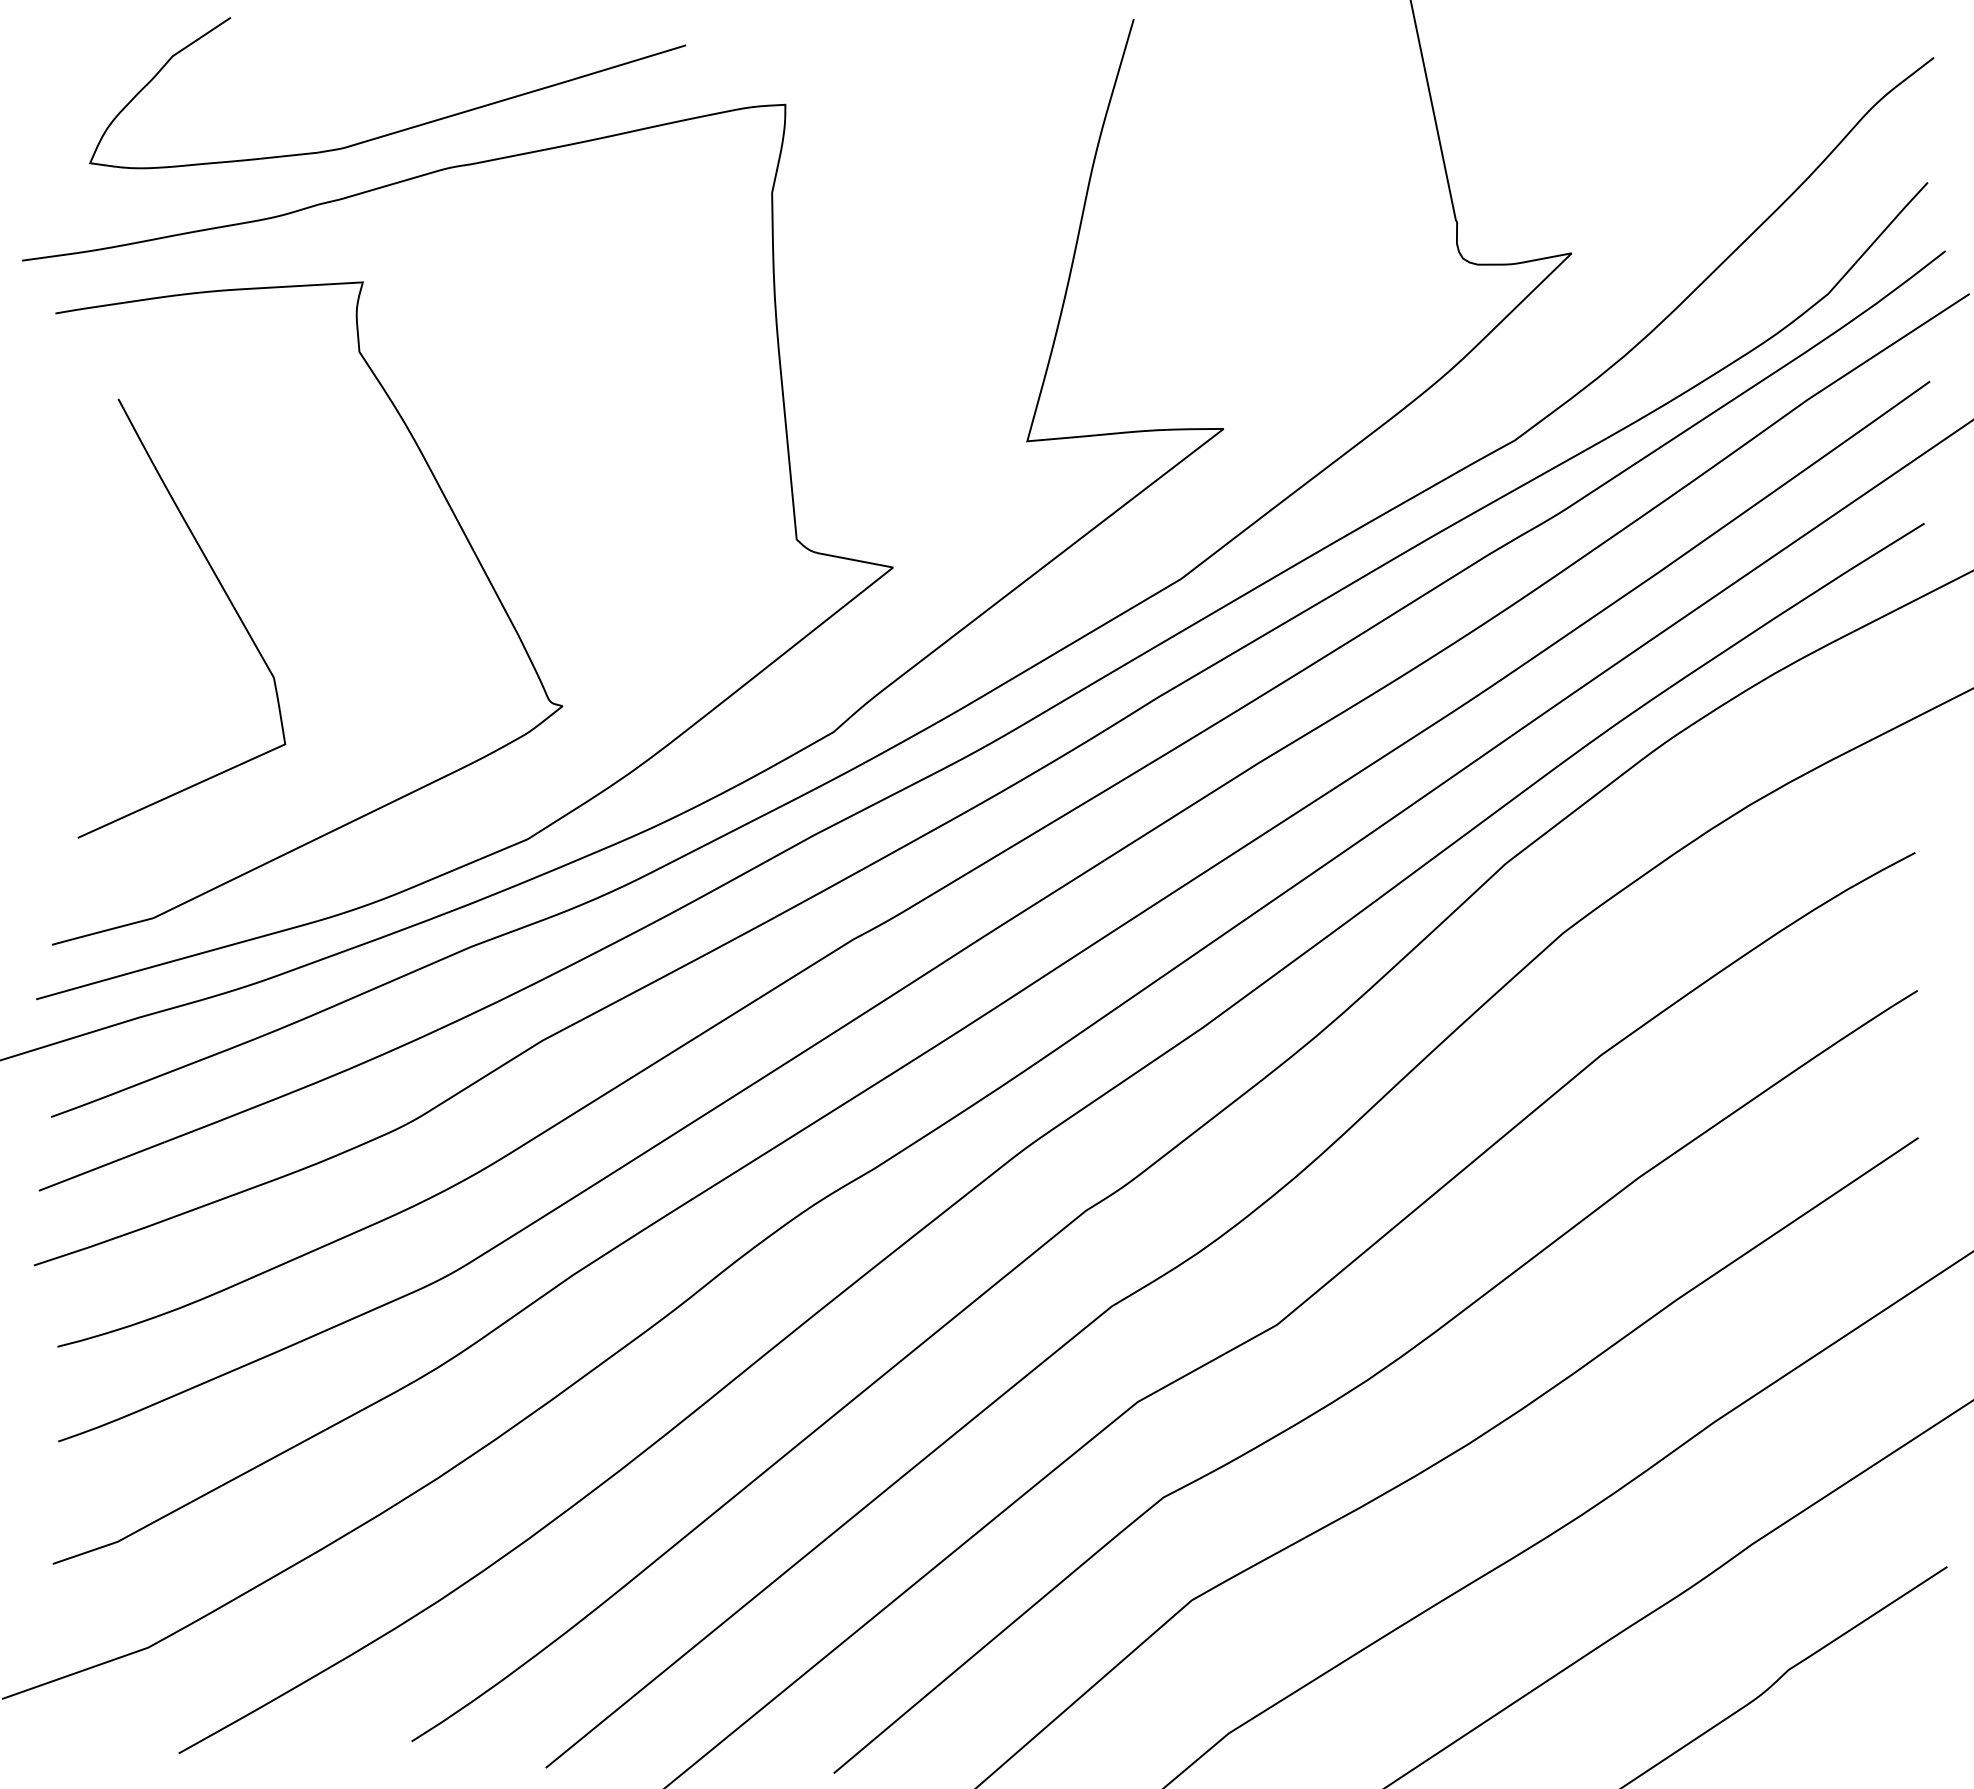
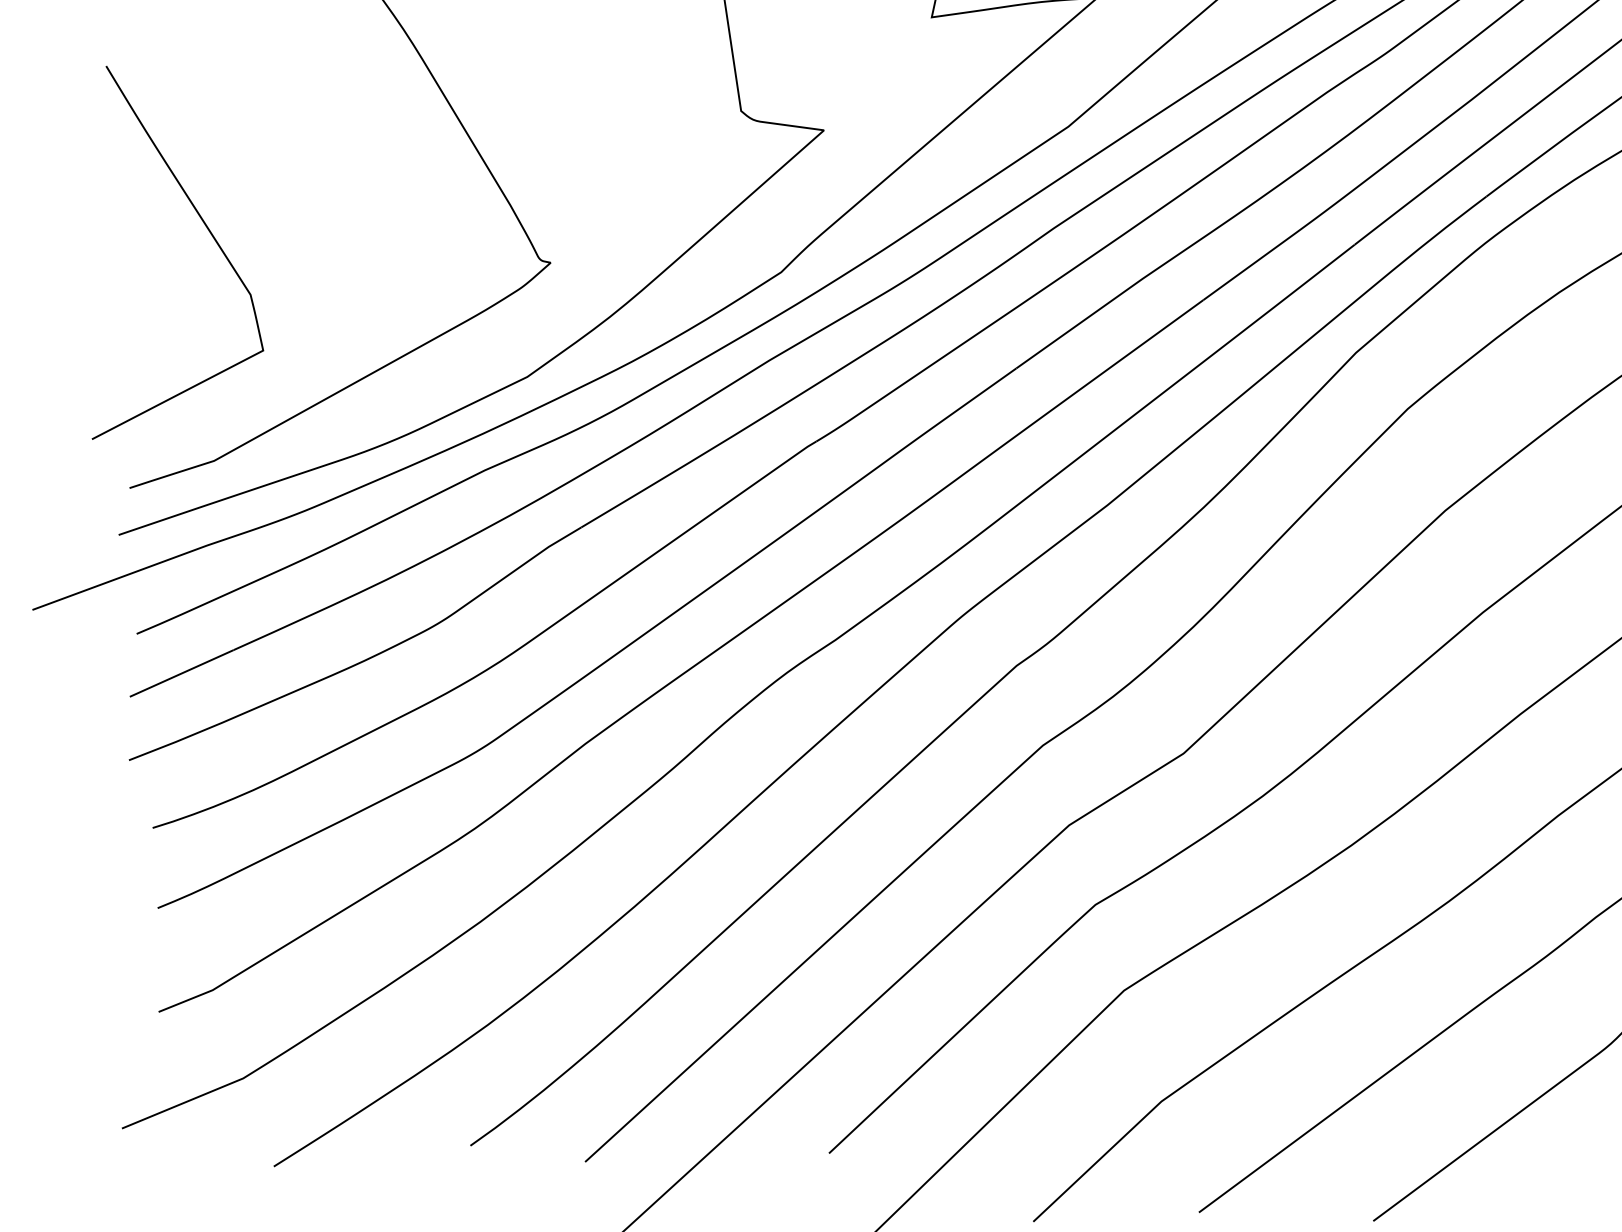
curve: (223, 591) -> (203, 224), moved

